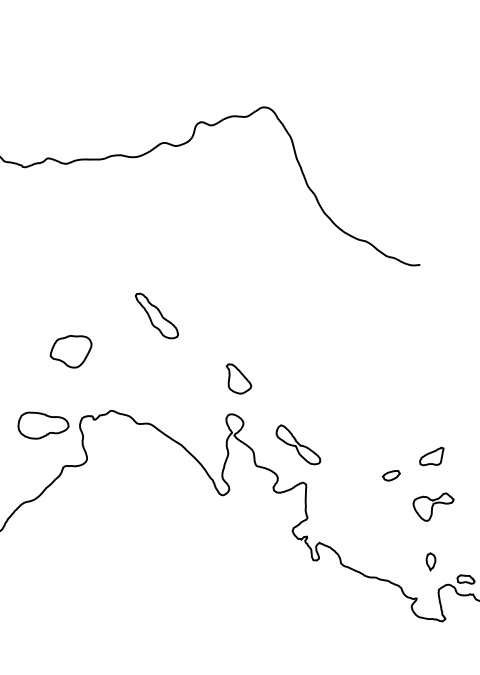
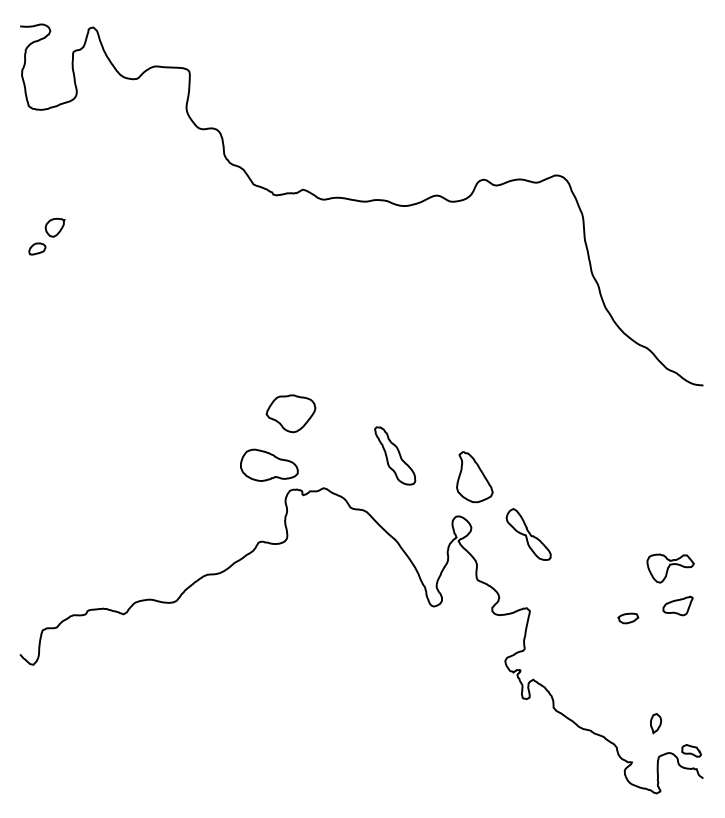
part: (157, 315) -> (395, 455), moved
part: (238, 377) -> (474, 476), size x1.4
part: (43, 423) -> (269, 464), moved
part: (297, 444) -> (528, 534), moved
part: (434, 507) -> (670, 568), moved

